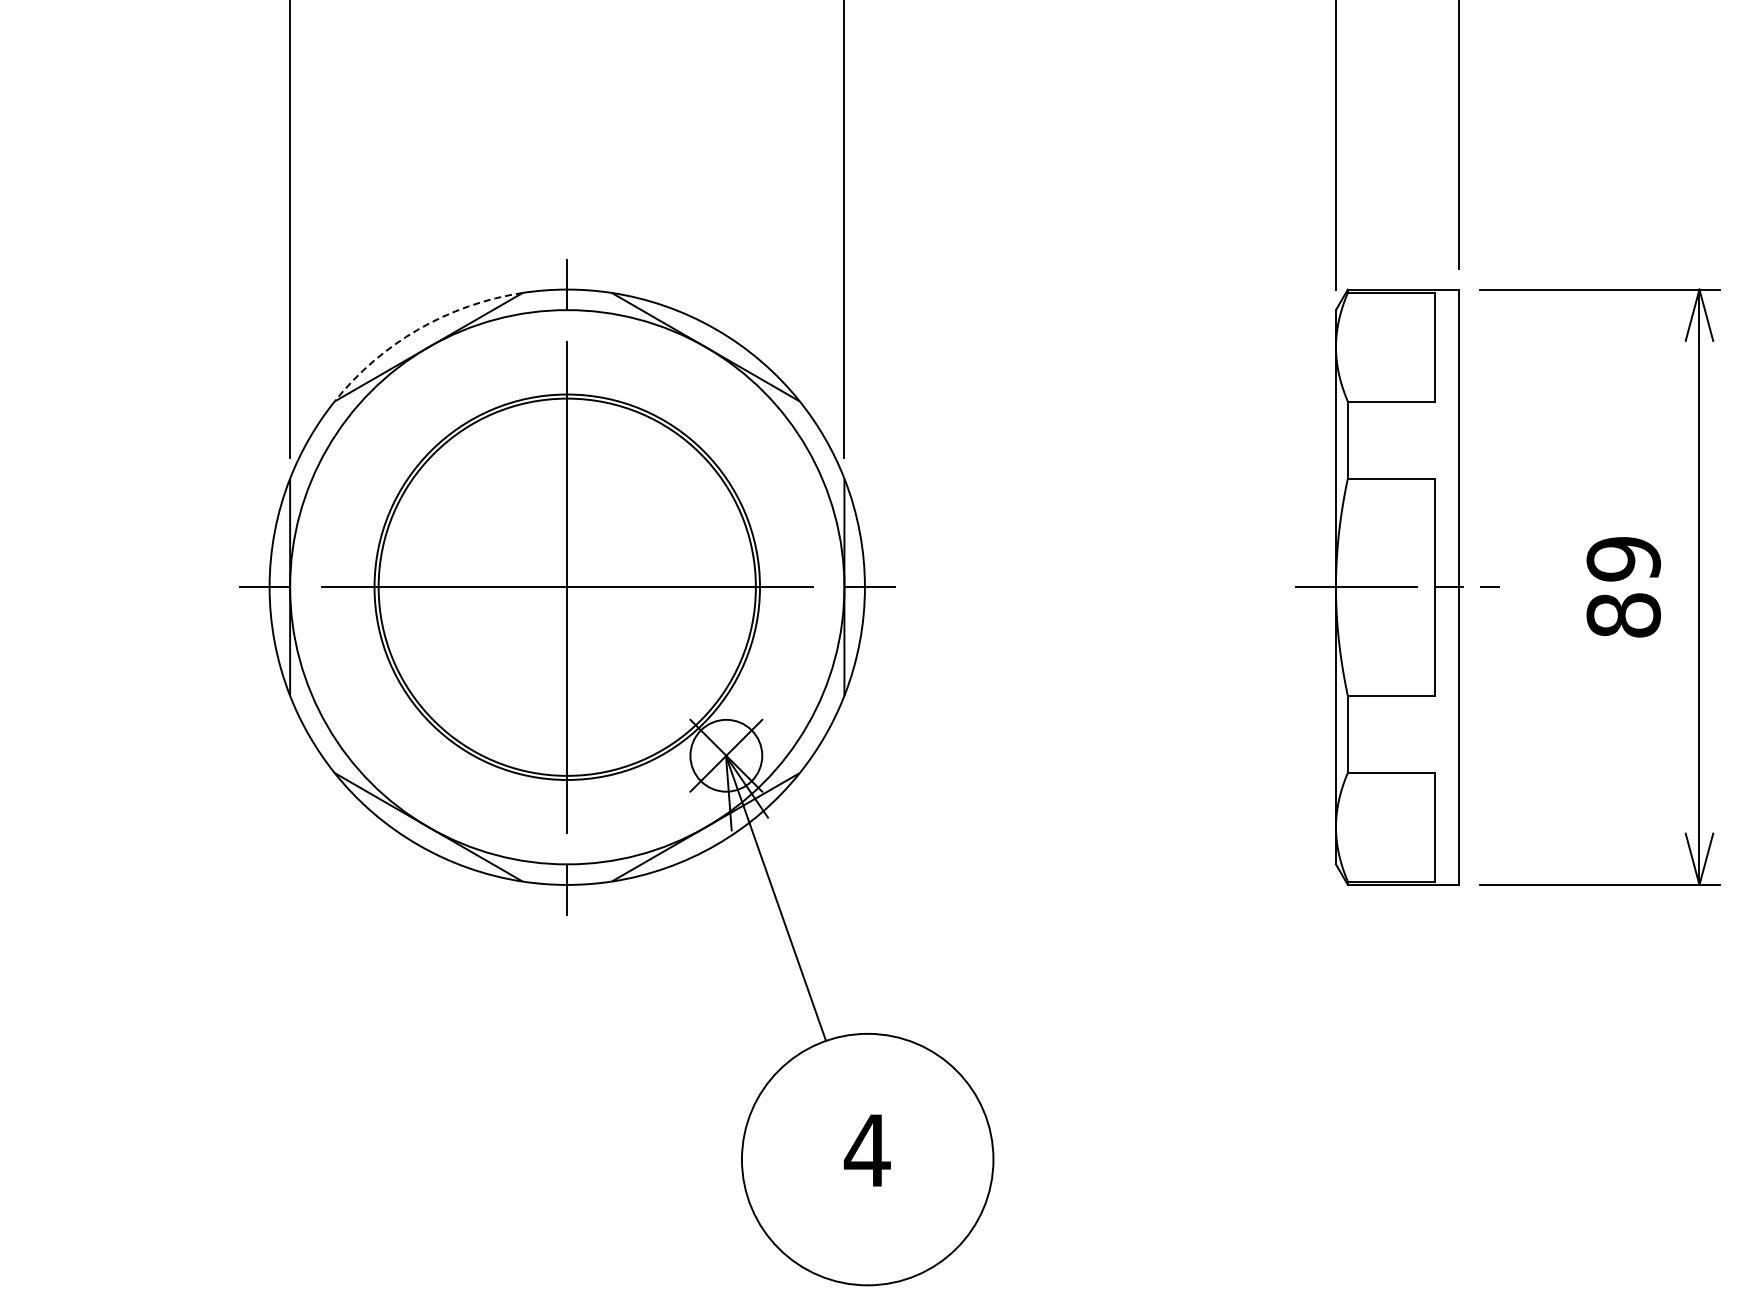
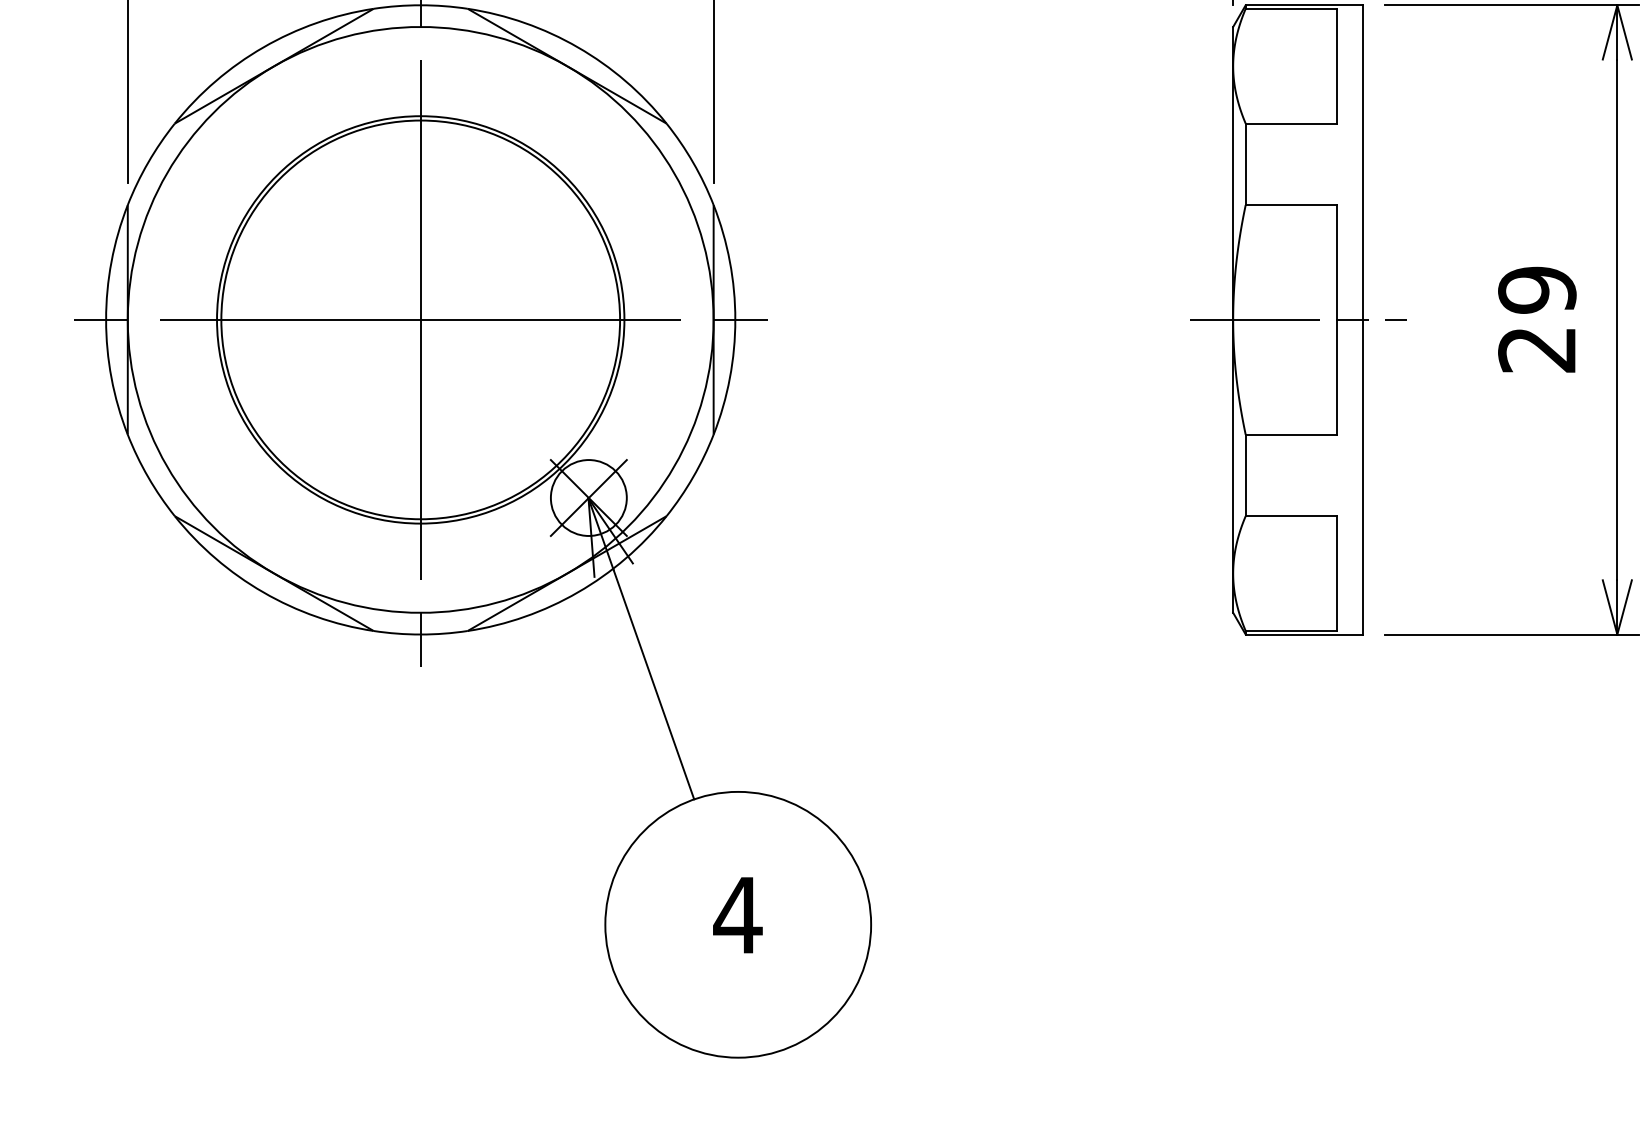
arc: (418, 329) -> (263, 47), dashed -> solid
text: (1623, 615) -> (1537, 349), 89 -> 29

